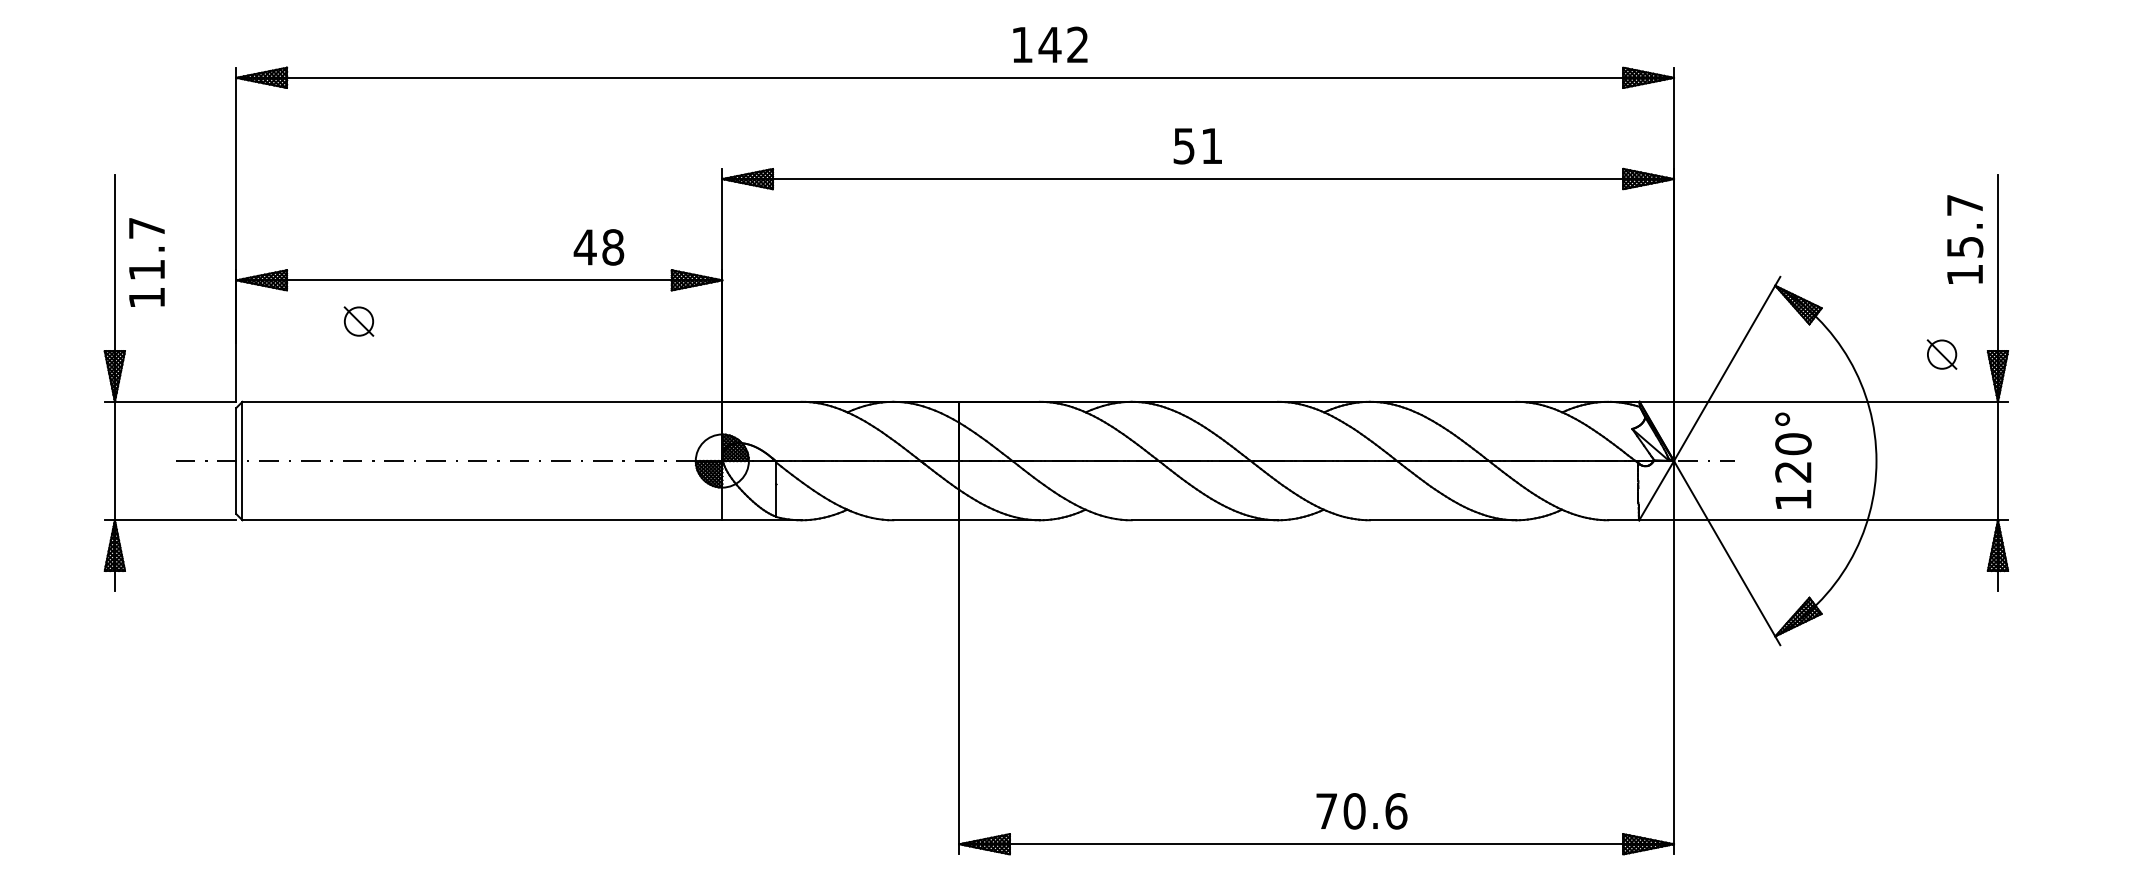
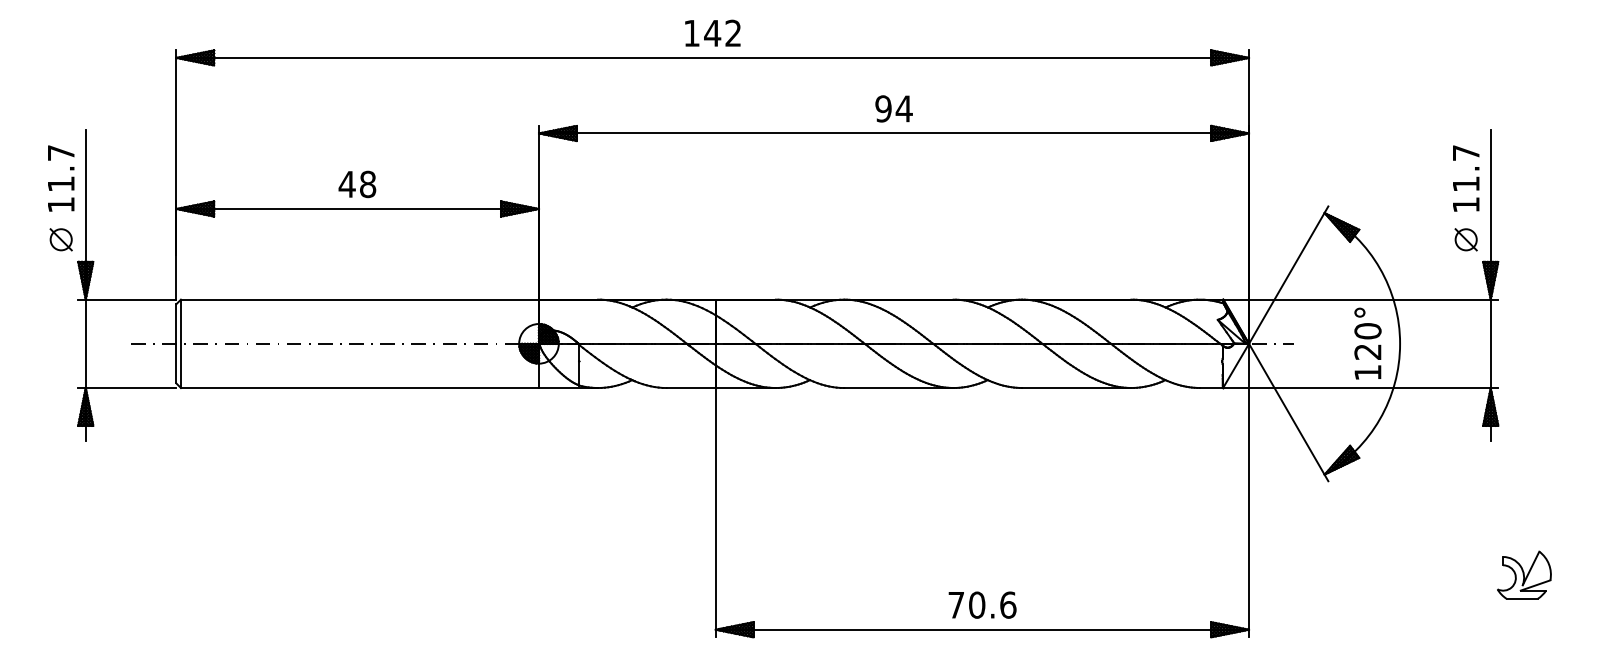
text: (1050, 44) -> (712, 33), moved
text: (1198, 145) -> (894, 108), 51 -> 94
text: (598, 247) -> (357, 184), moved
text: (1965, 247) -> (1466, 184), 15.7 -> 11.7
text: (146, 262) -> (60, 178), moved
part: (358, 321) -> (60, 239), moved
part: (1941, 354) -> (1465, 239), moved
text: (1793, 460) -> (1368, 343), moved
part: (2042, 770) -> (1523, 574), added
text: (1361, 811) -> (982, 605), moved

